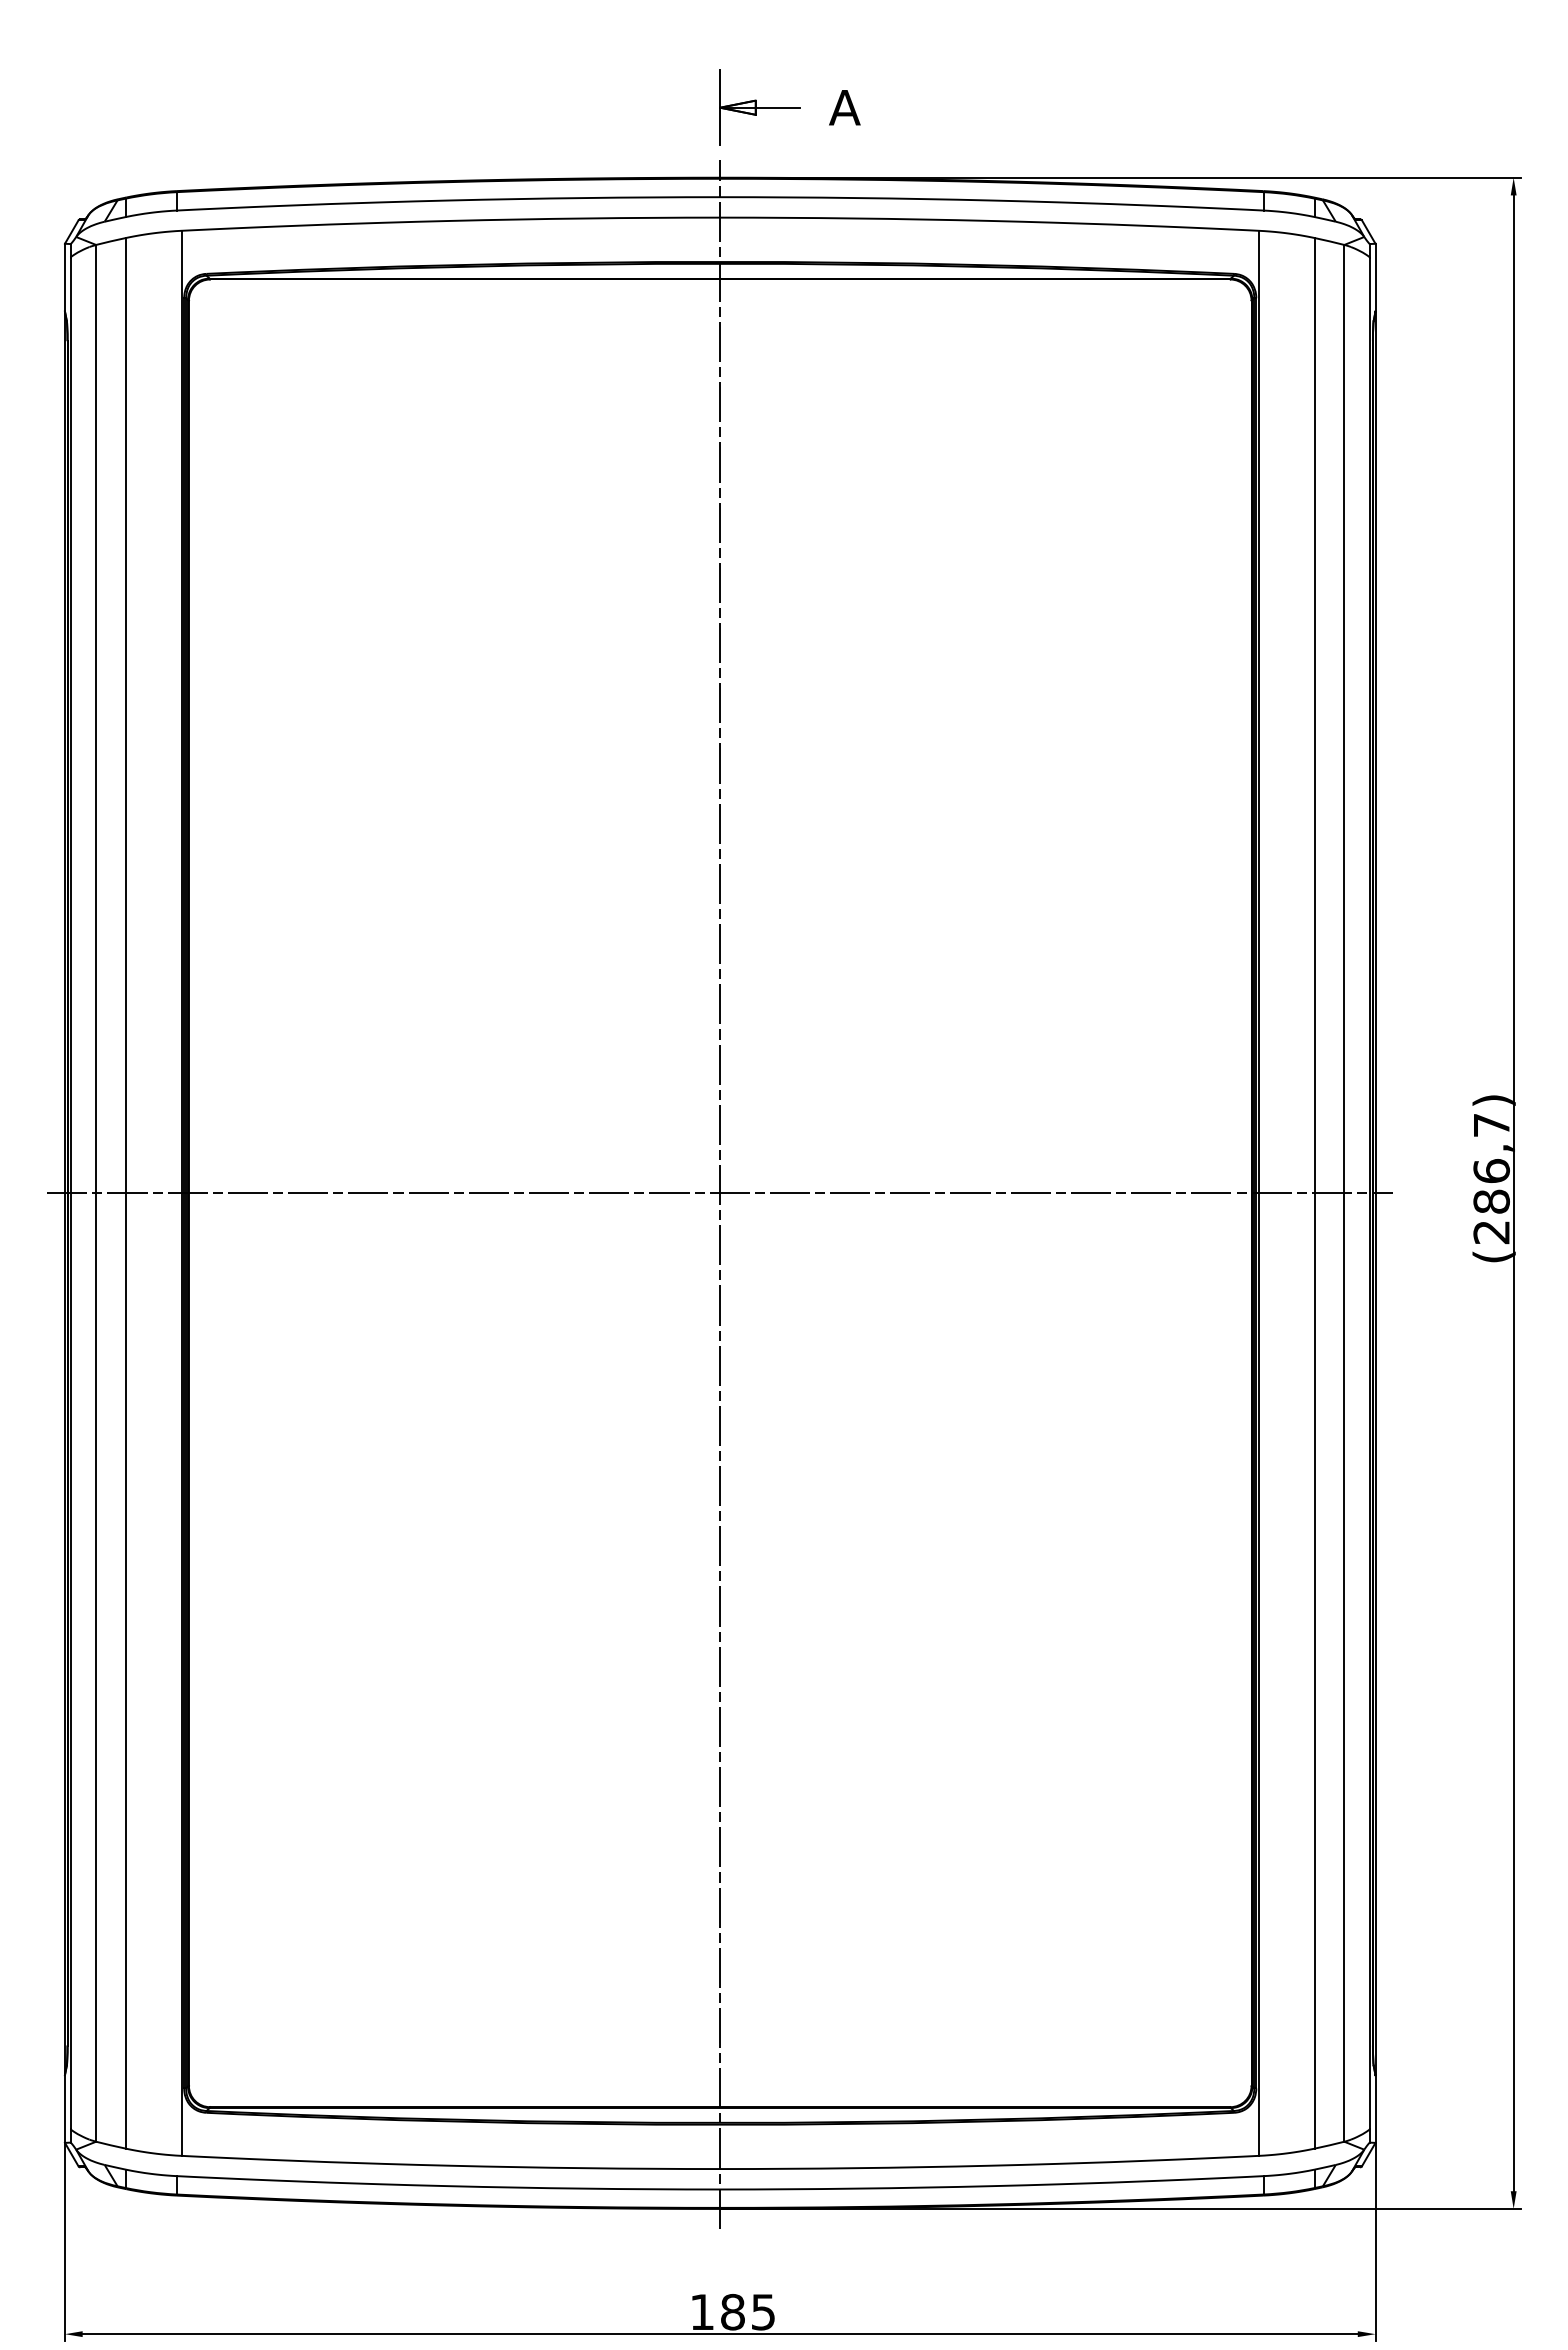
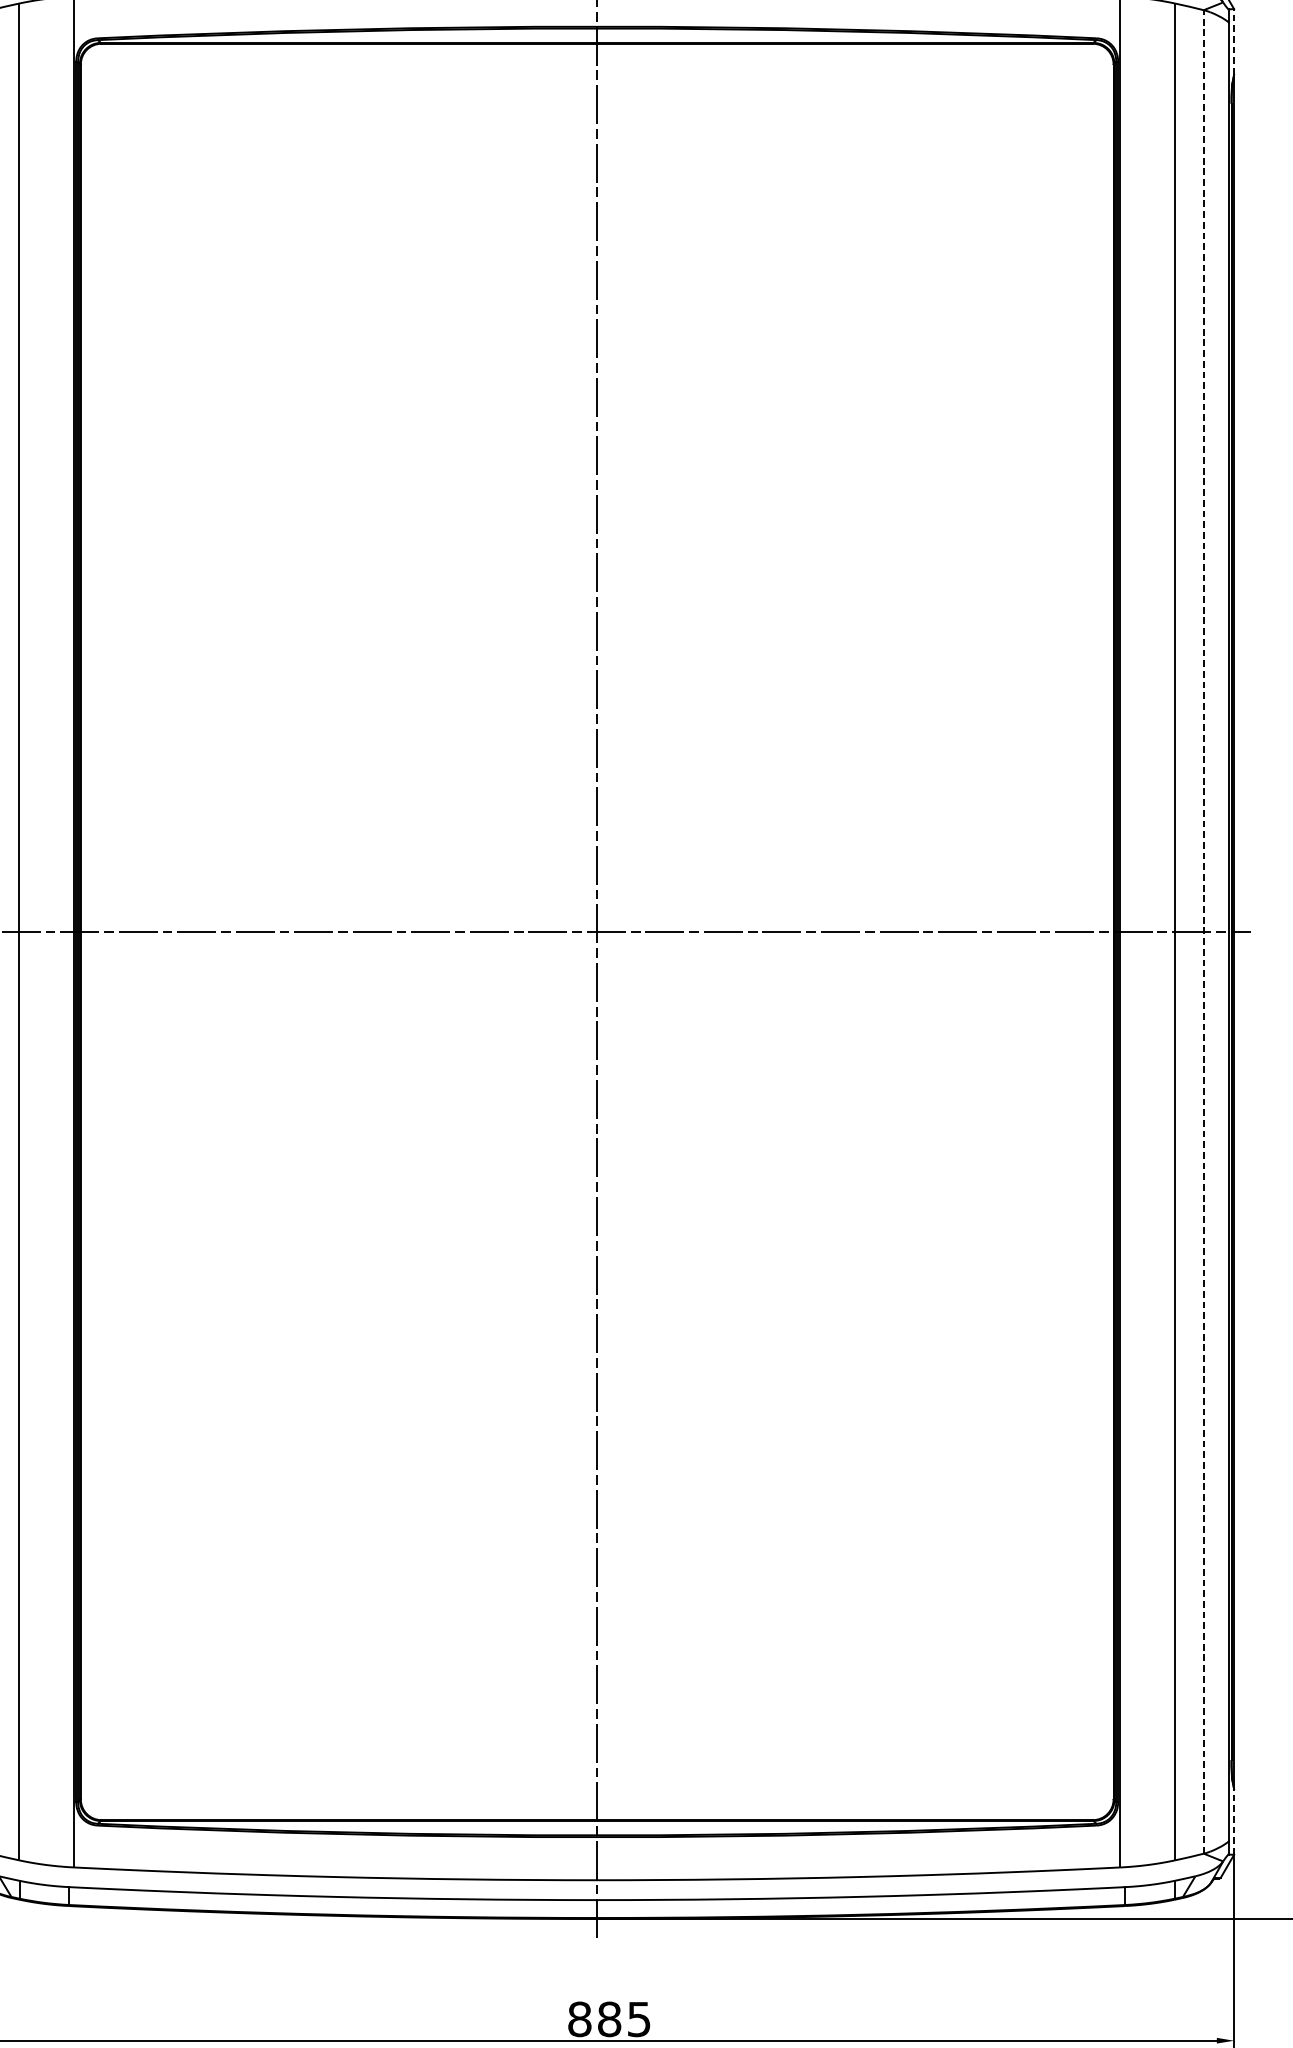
line: (1375, 277) -> (1234, 41), solid -> dashed
line: (1344, 1192) -> (1203, 931), solid -> dashed
line: (1375, 2109) -> (1234, 1822), solid -> dashed
text: (702, 2311) -> (579, 2018), 185 -> 885

